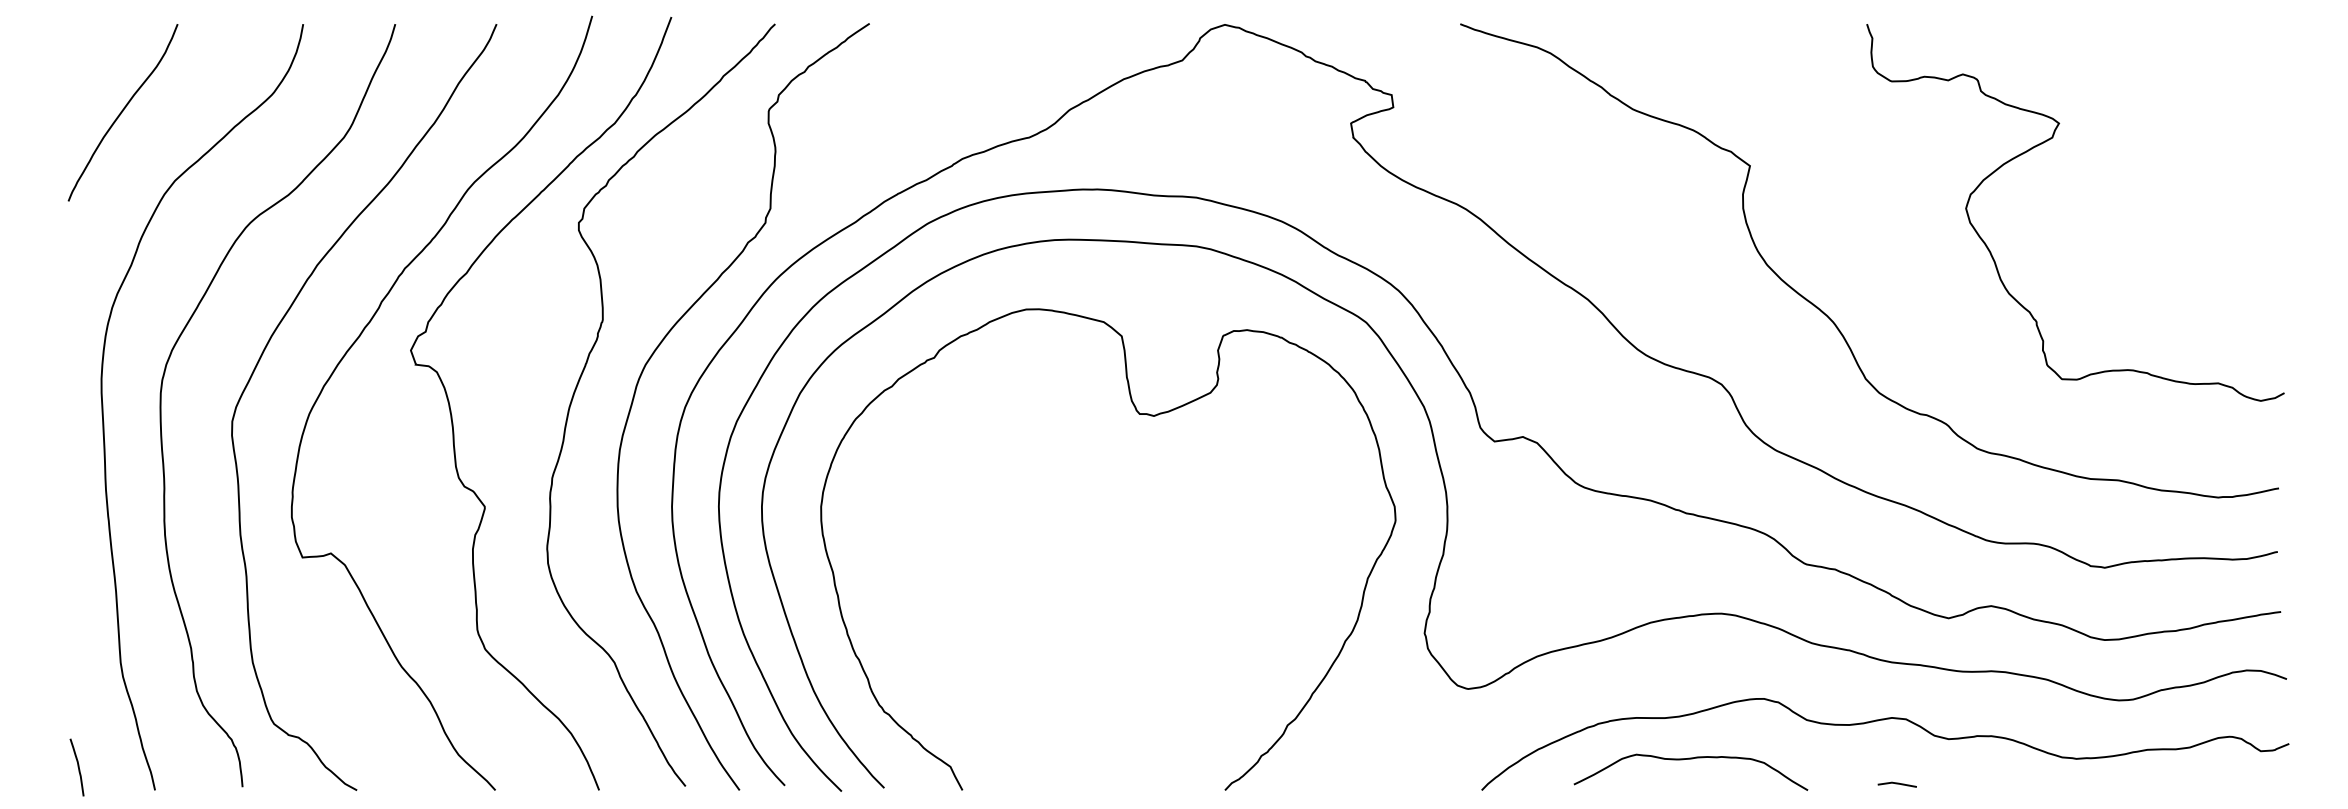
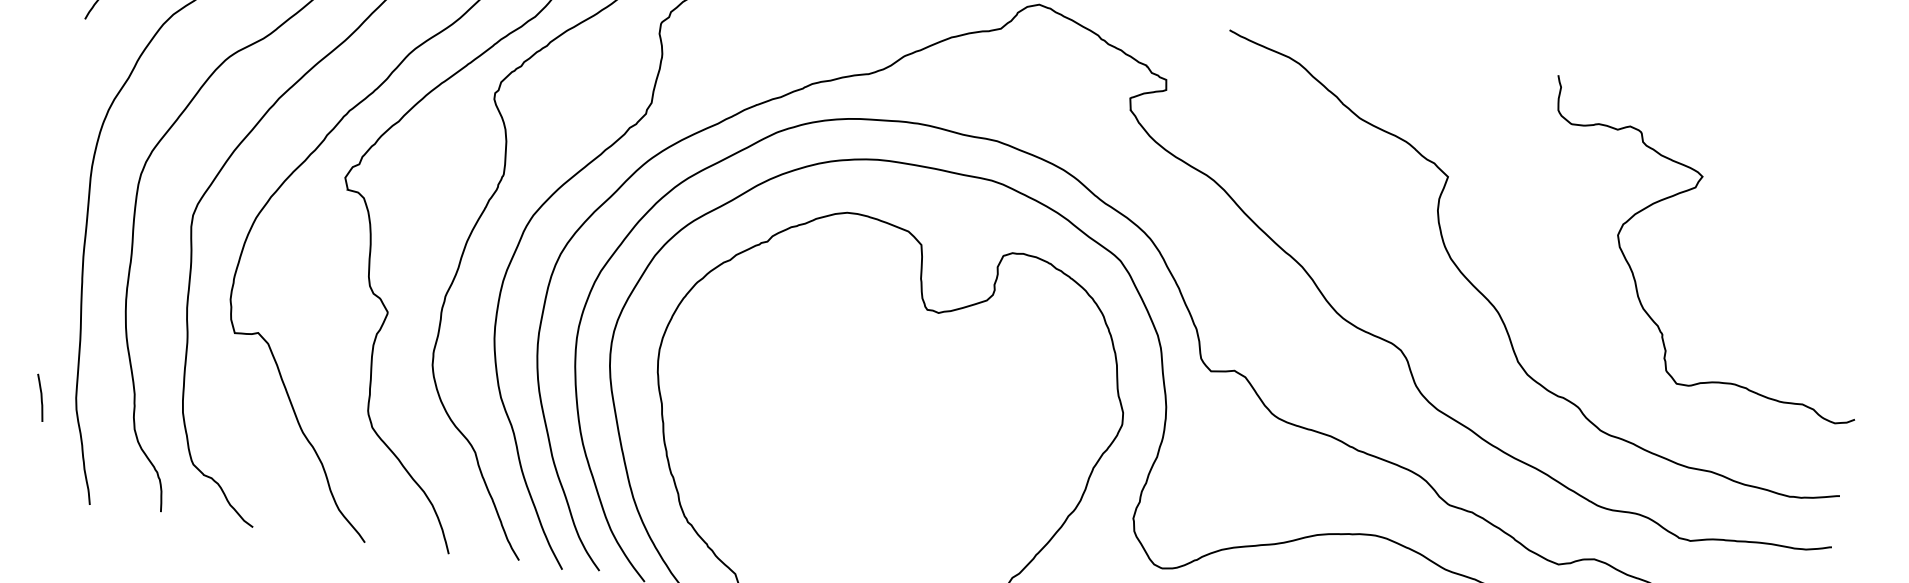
curve: (77, 767) -> (40, 397), moved

